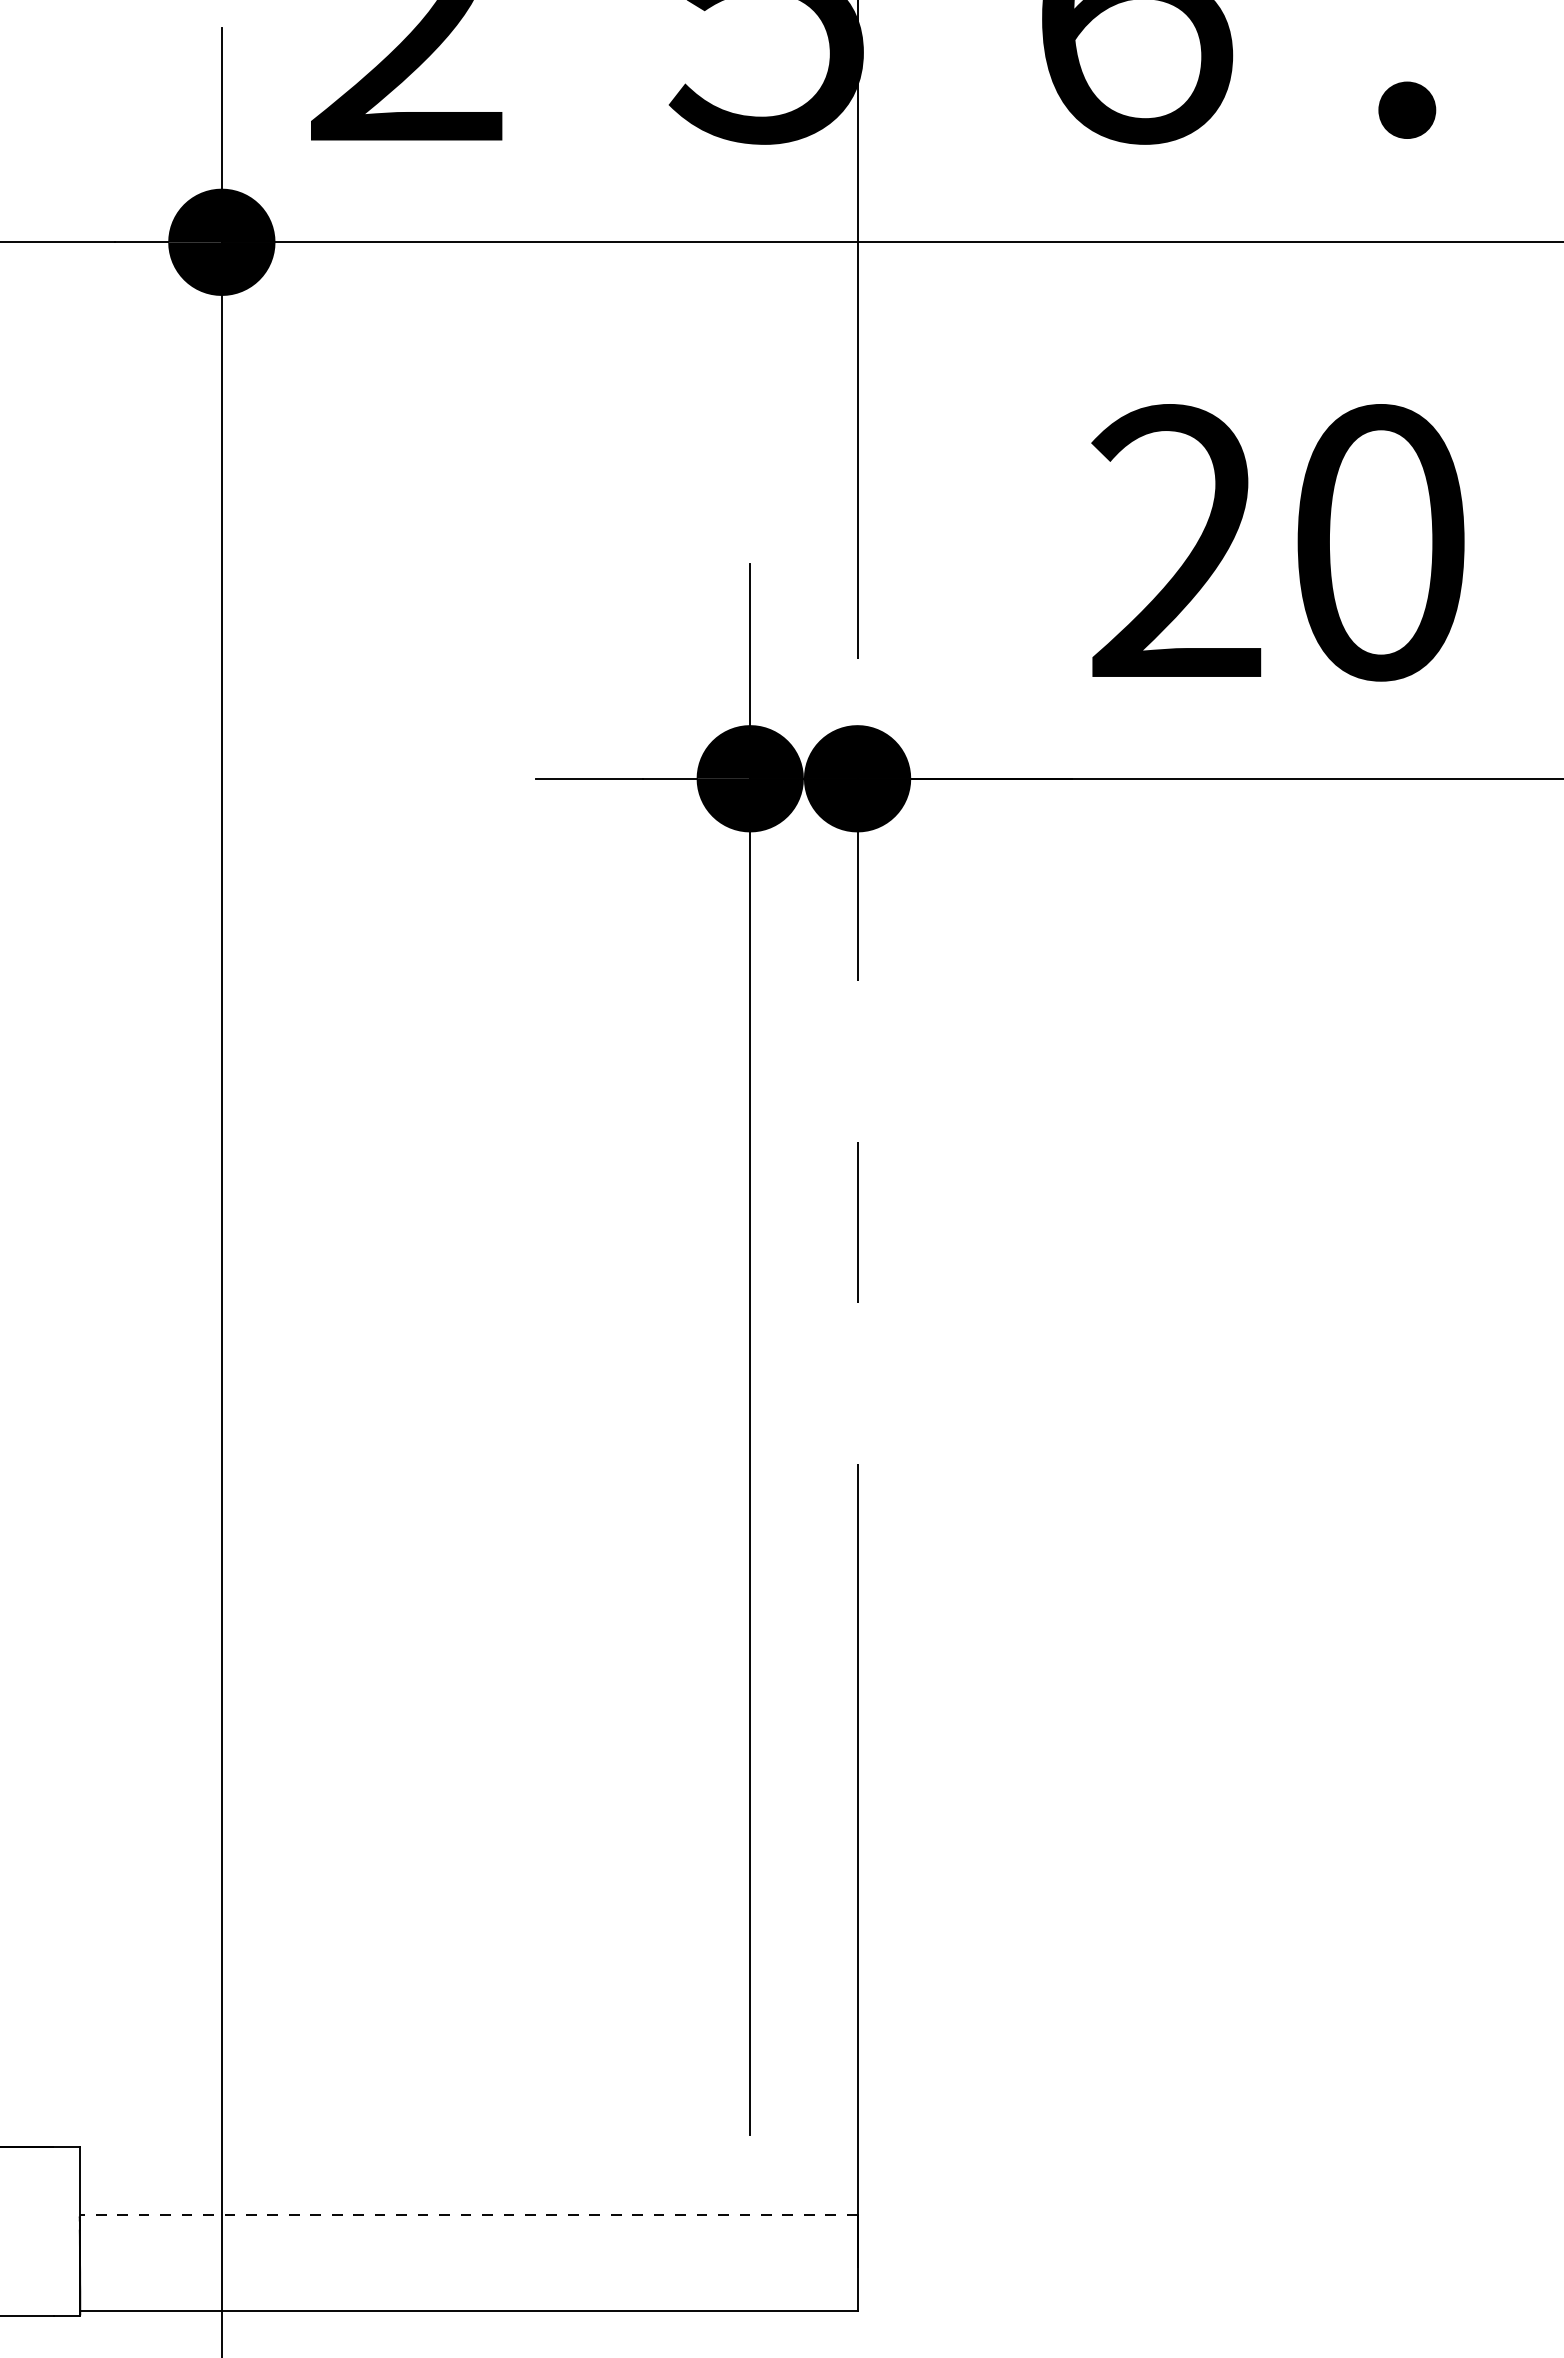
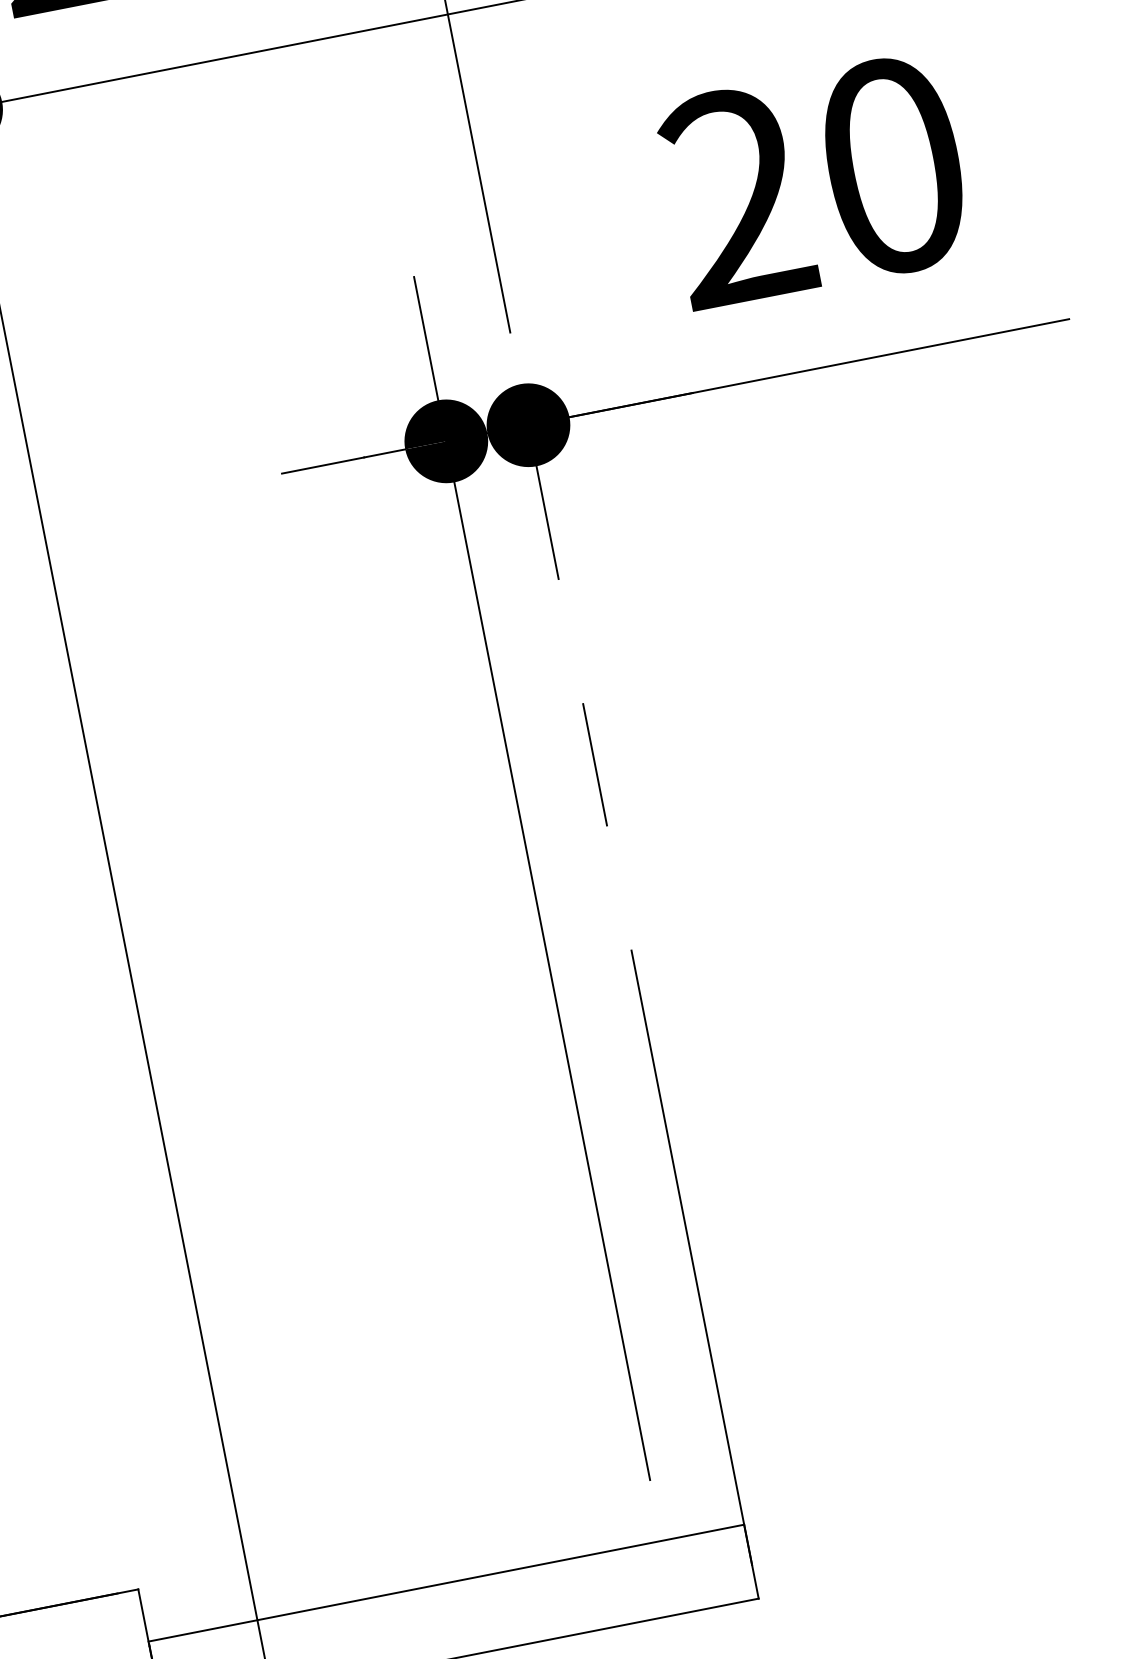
line: (468, 2214) -> (446, 1583), dashed -> solid

